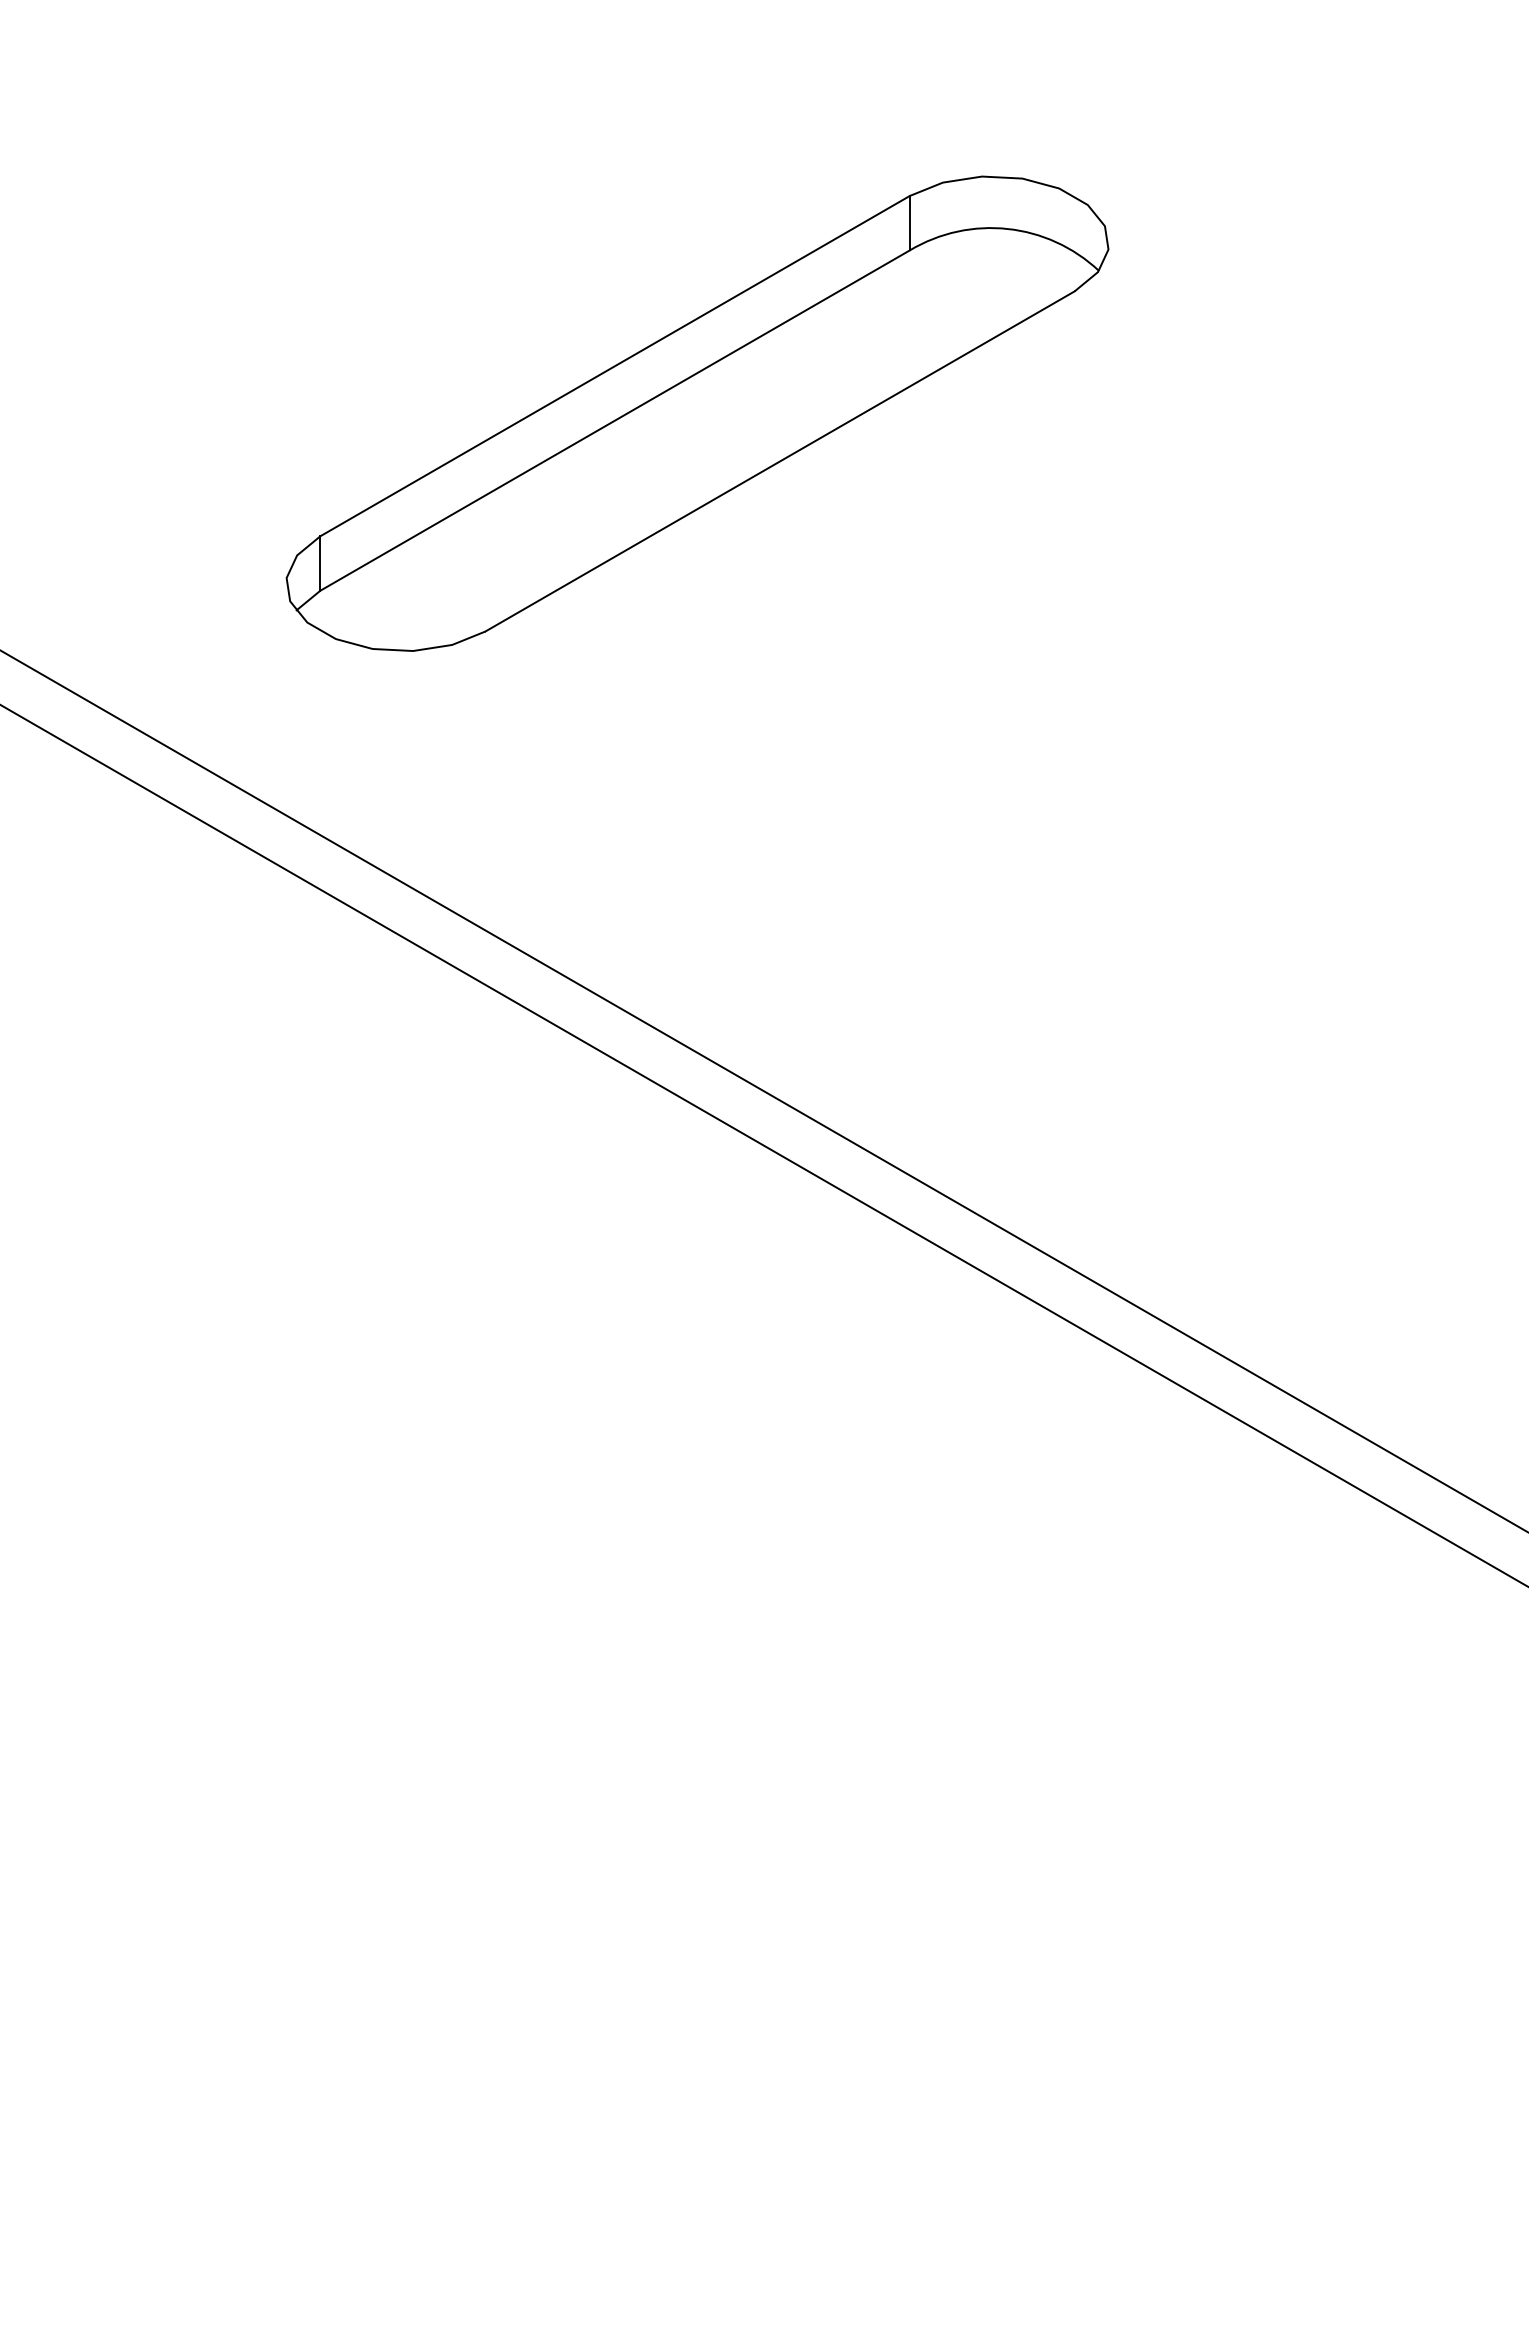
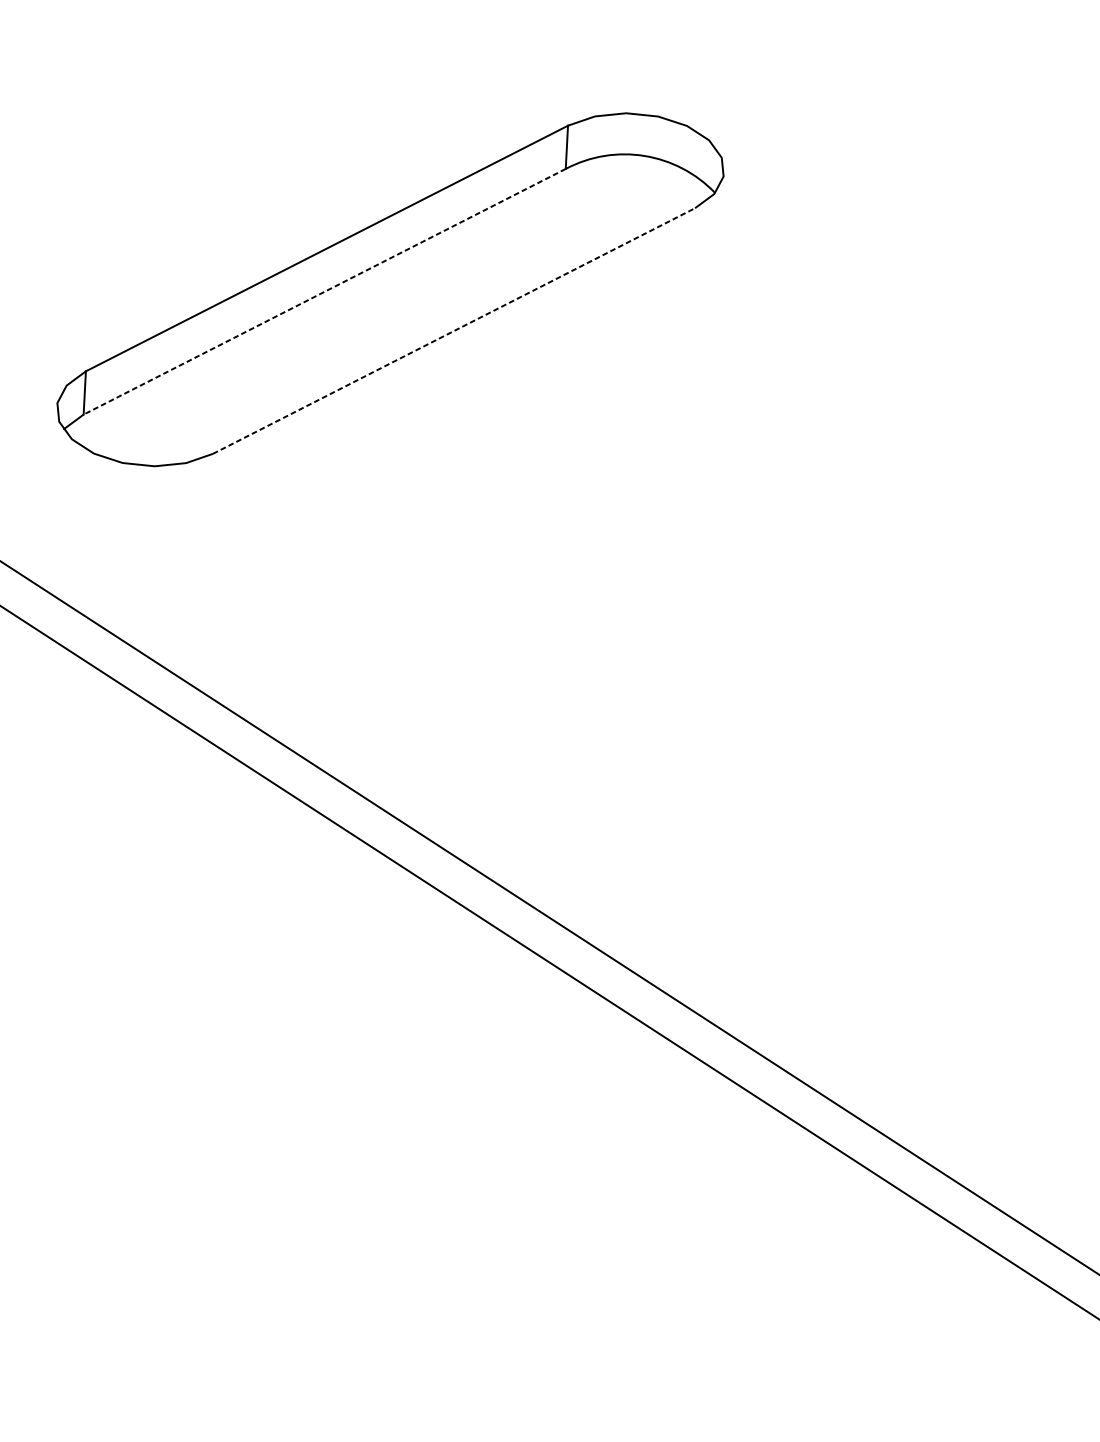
line: (614, 420) -> (324, 291), solid -> dashed
line: (780, 461) -> (454, 331), solid -> dashed

